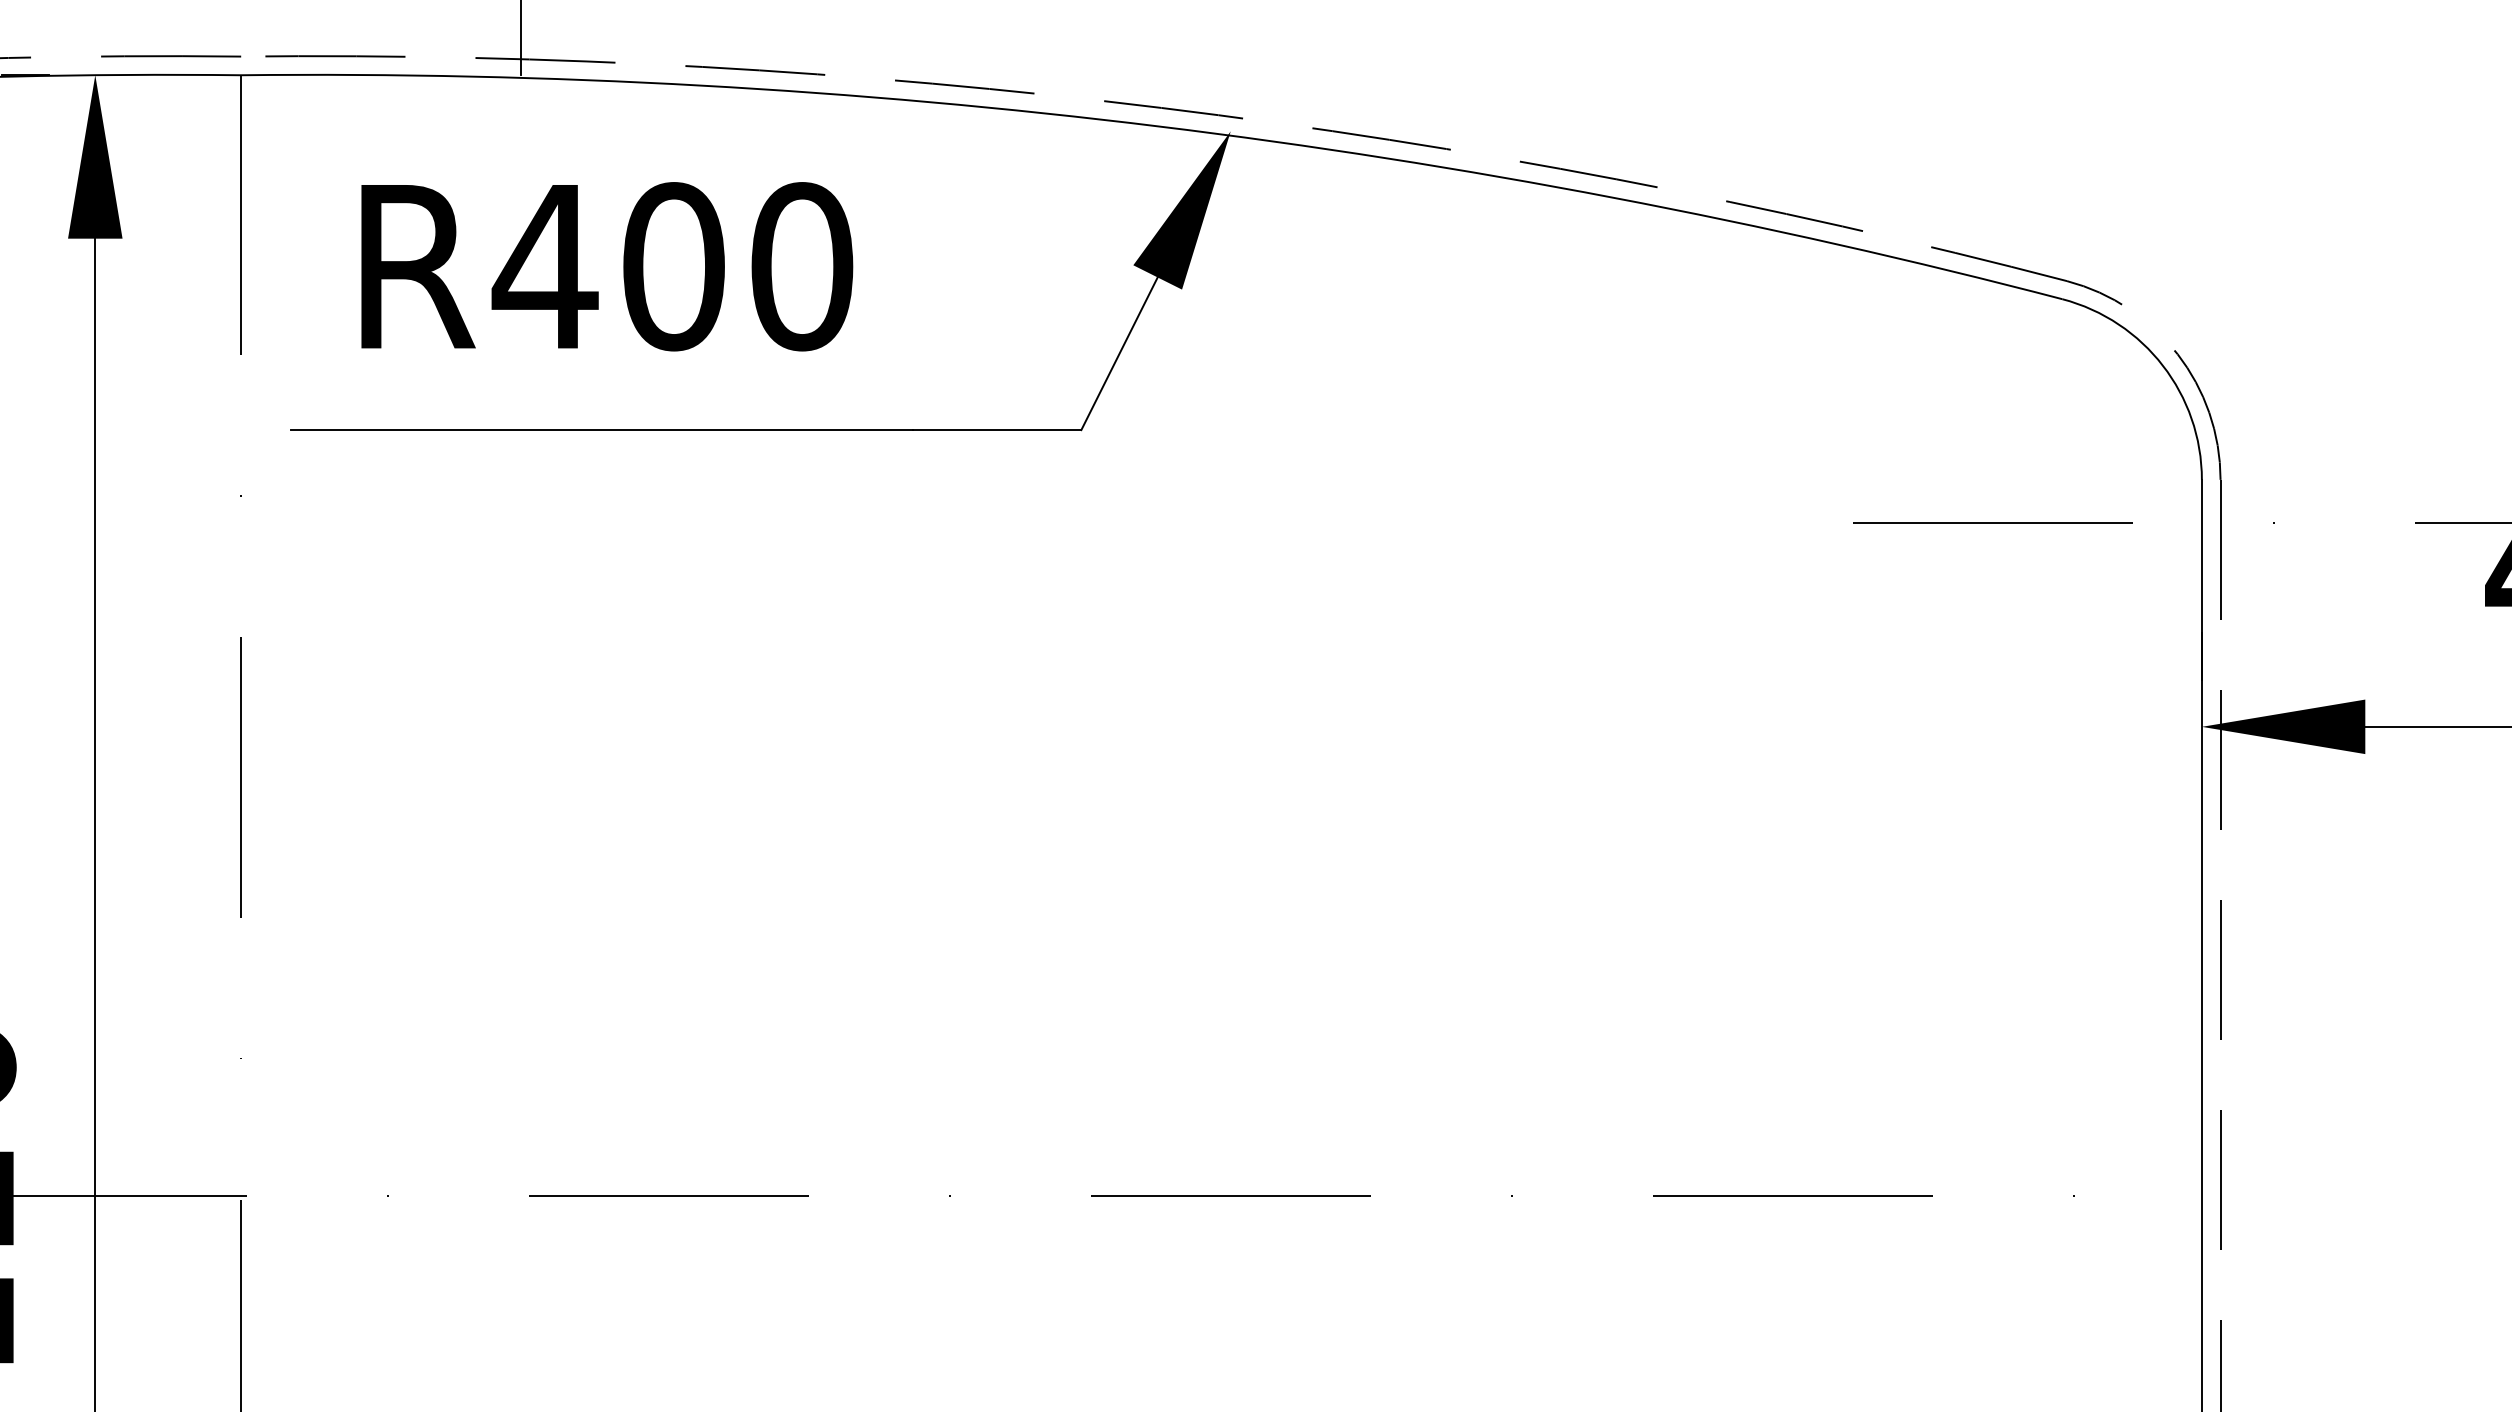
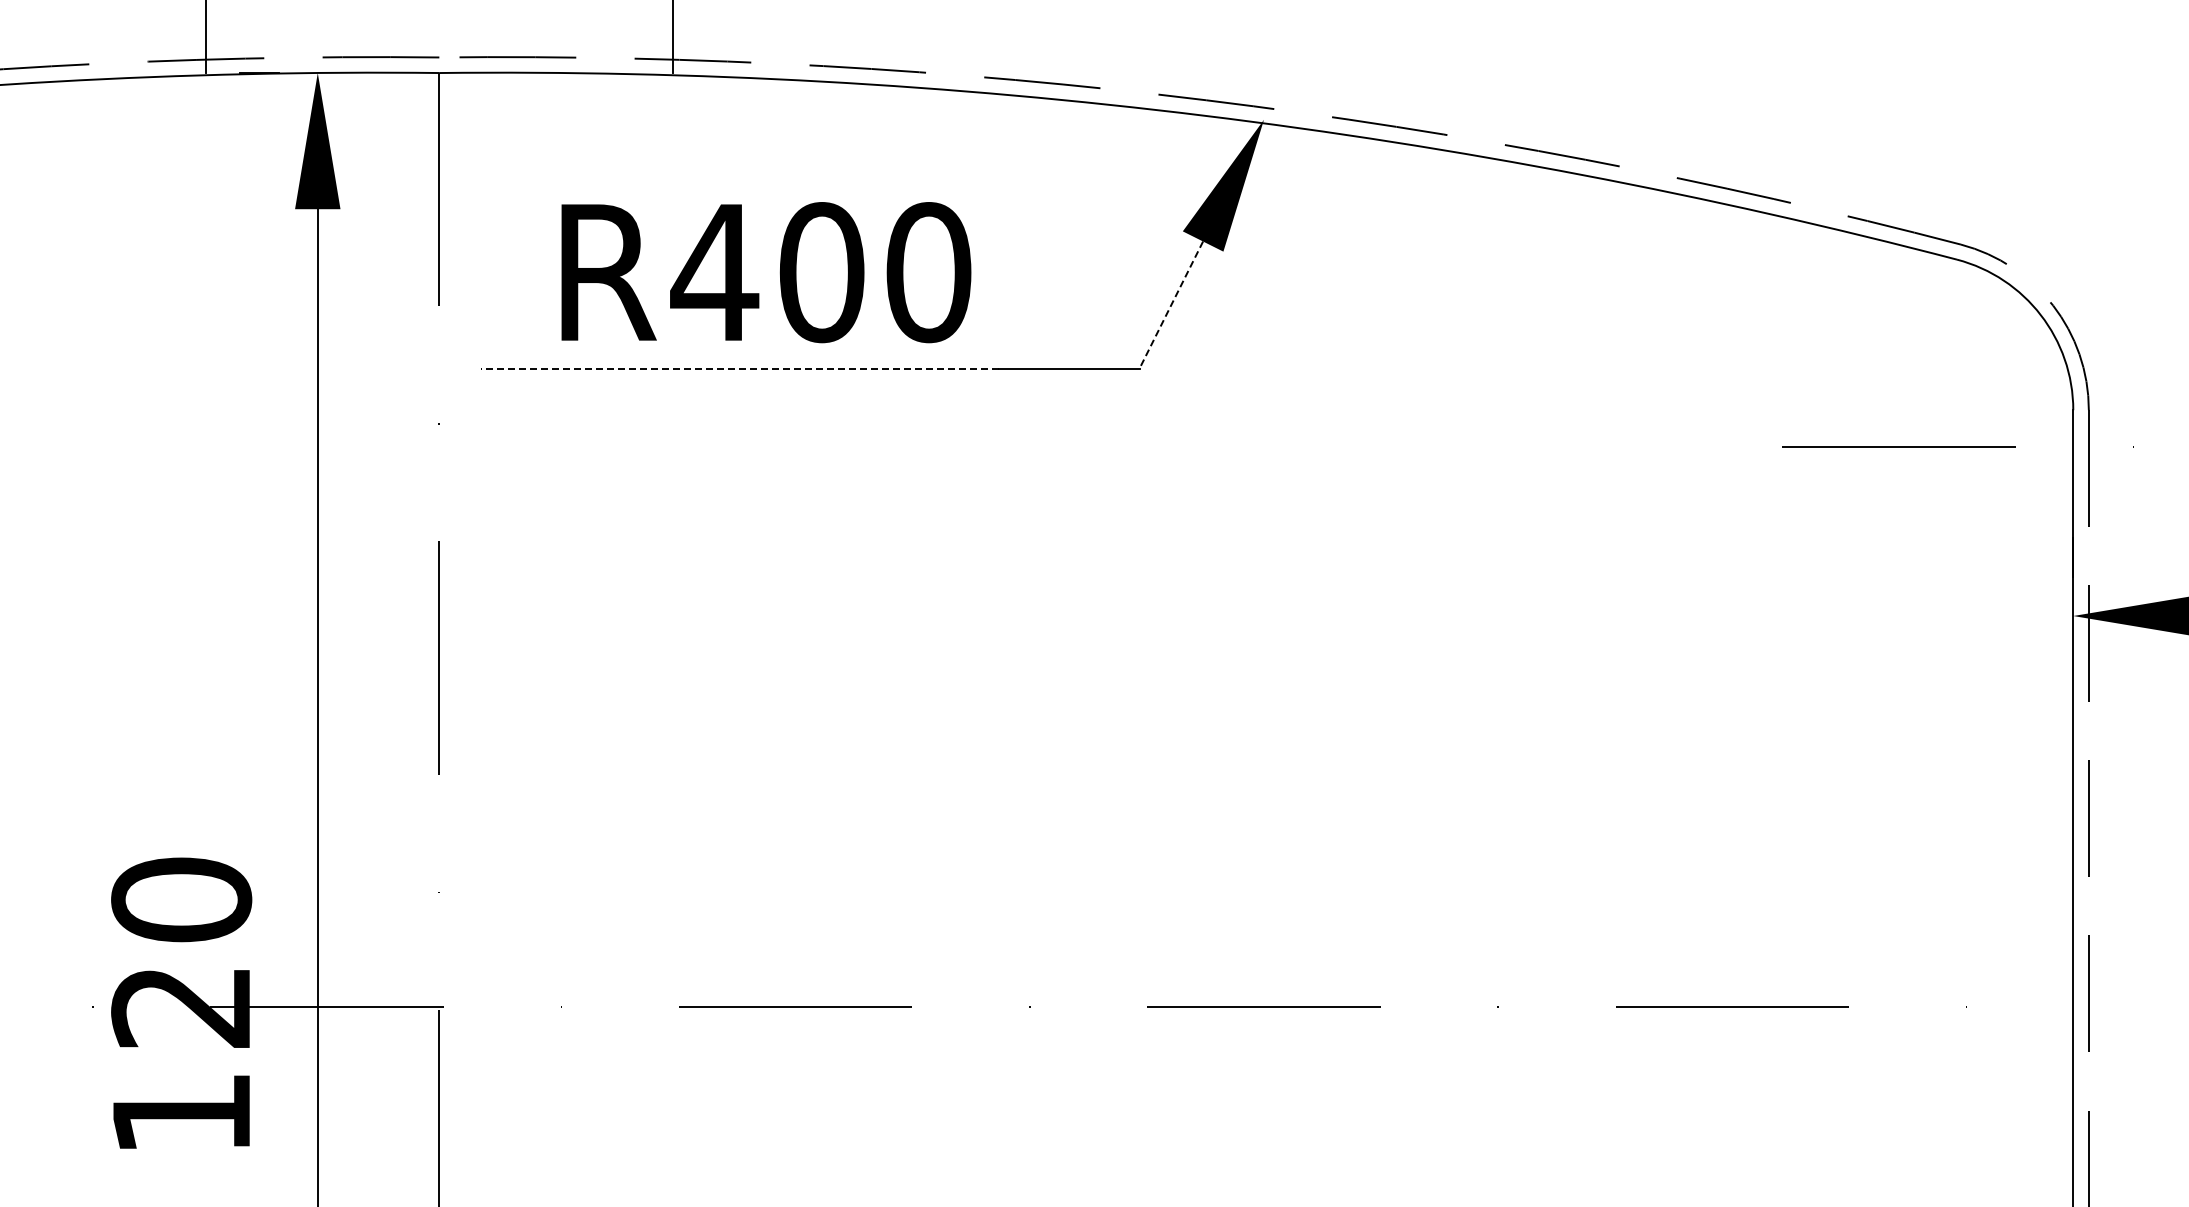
text: (607, 266) -> (766, 272), moved
line: (1119, 354) -> (1171, 305), solid -> dashed
line: (601, 429) -> (739, 368), solid -> dashed

